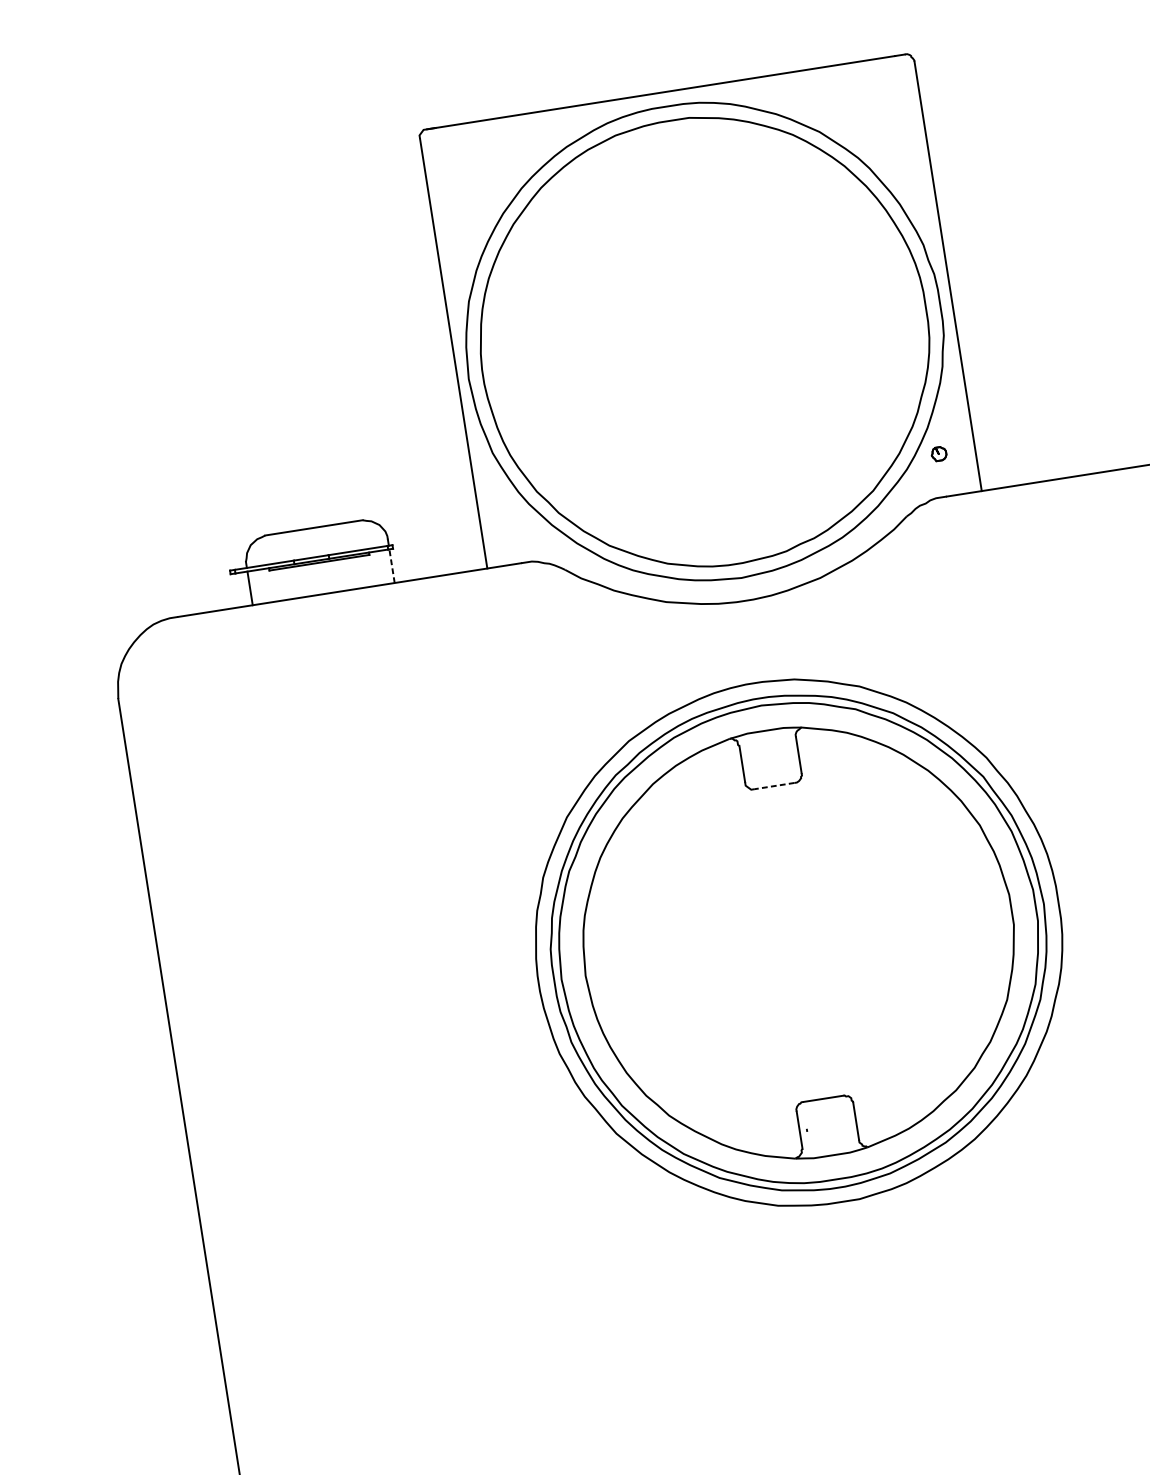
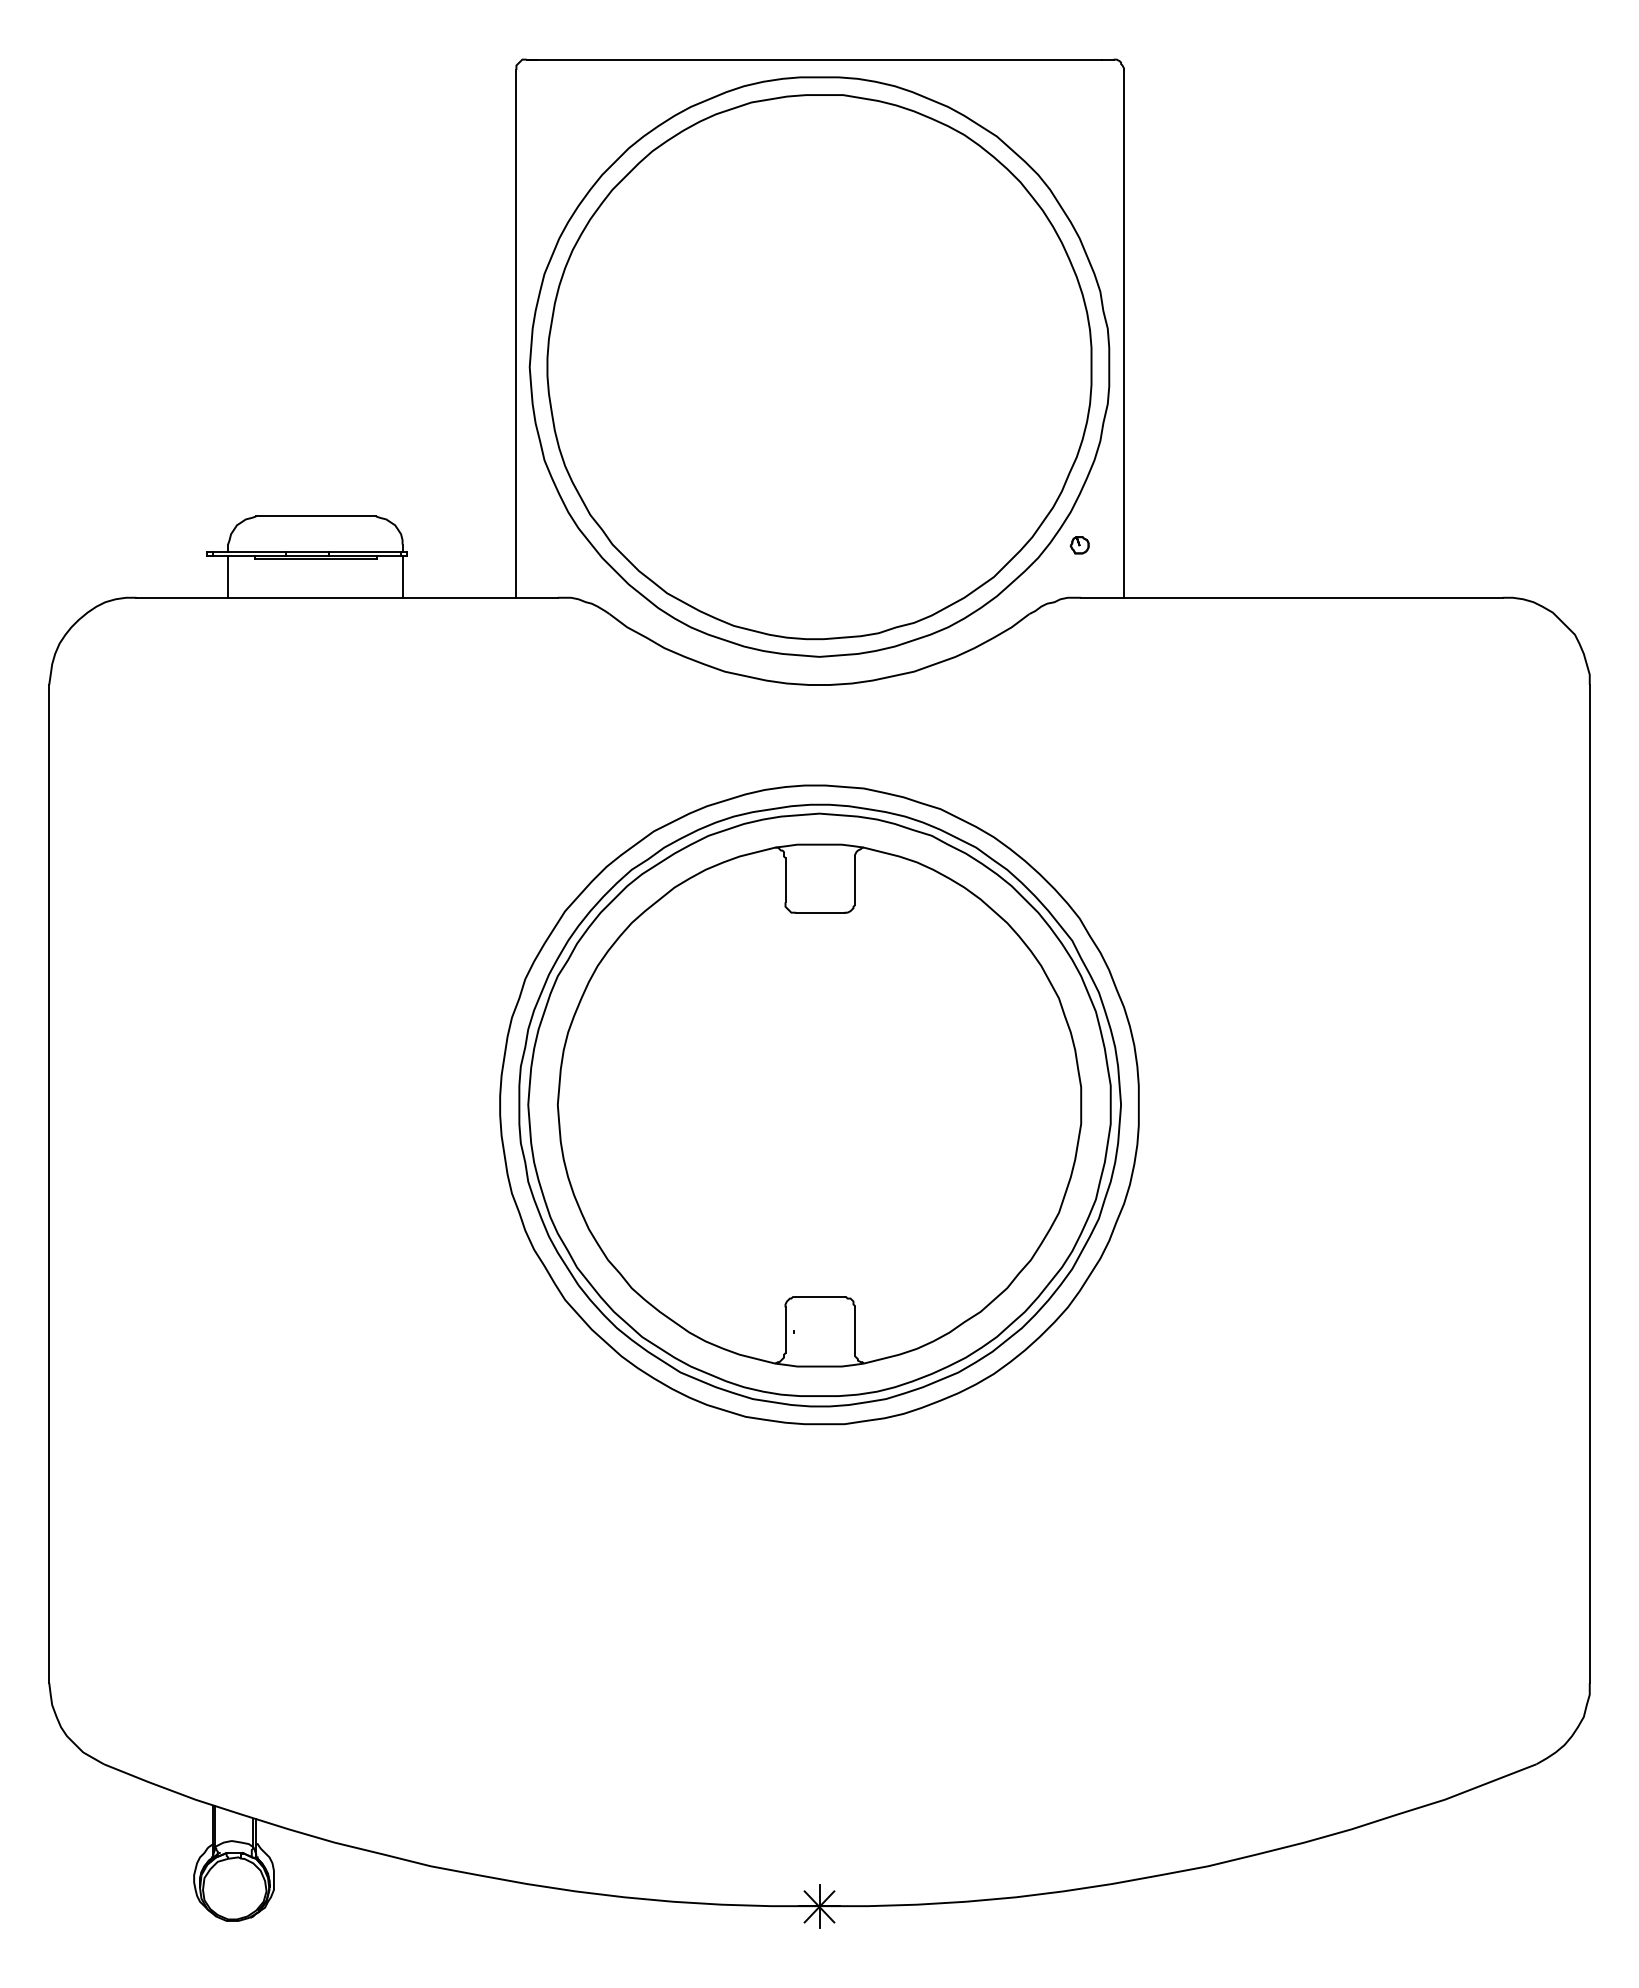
line: (392, 566) -> (402, 577), dashed -> solid
line: (774, 785) -> (819, 912), dashed -> solid

